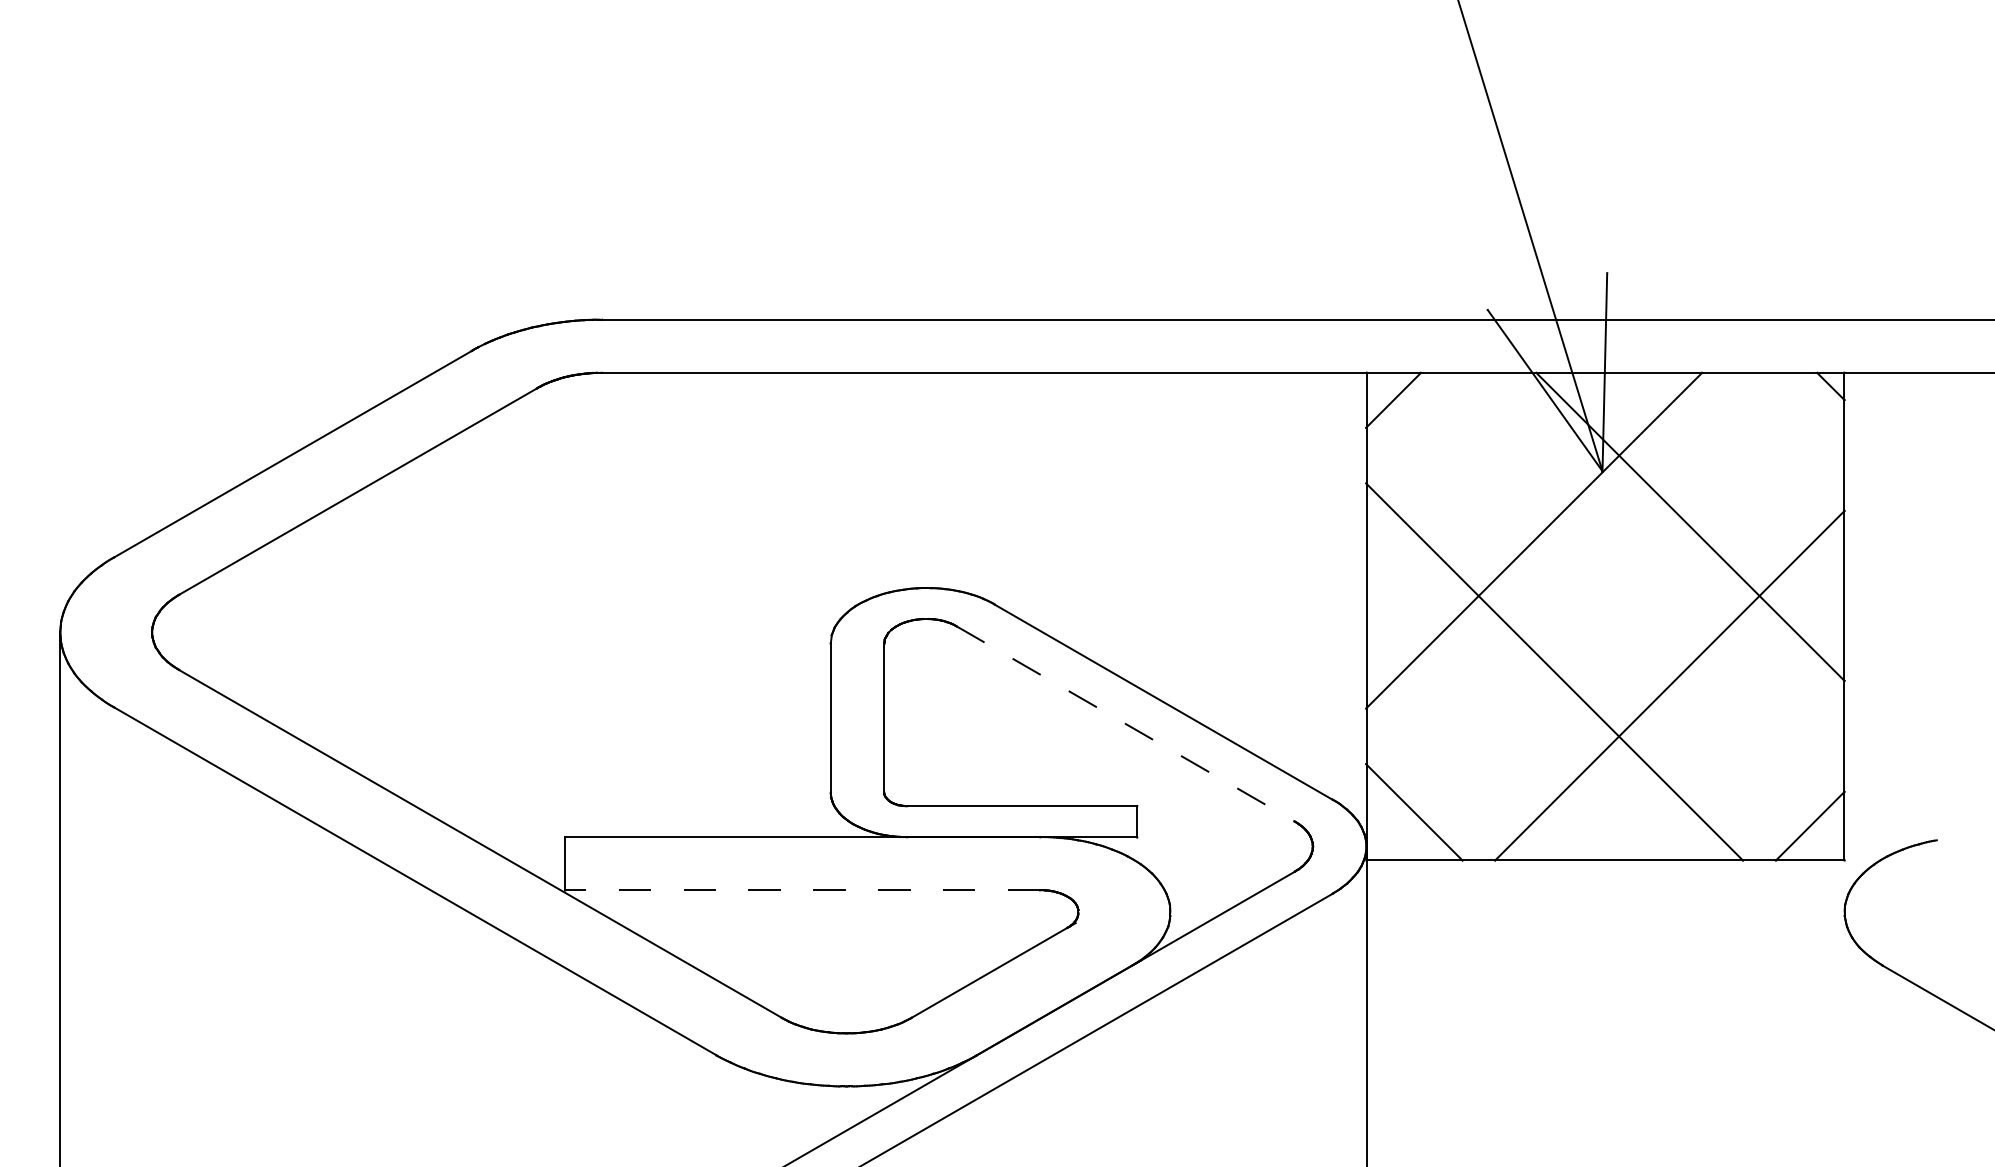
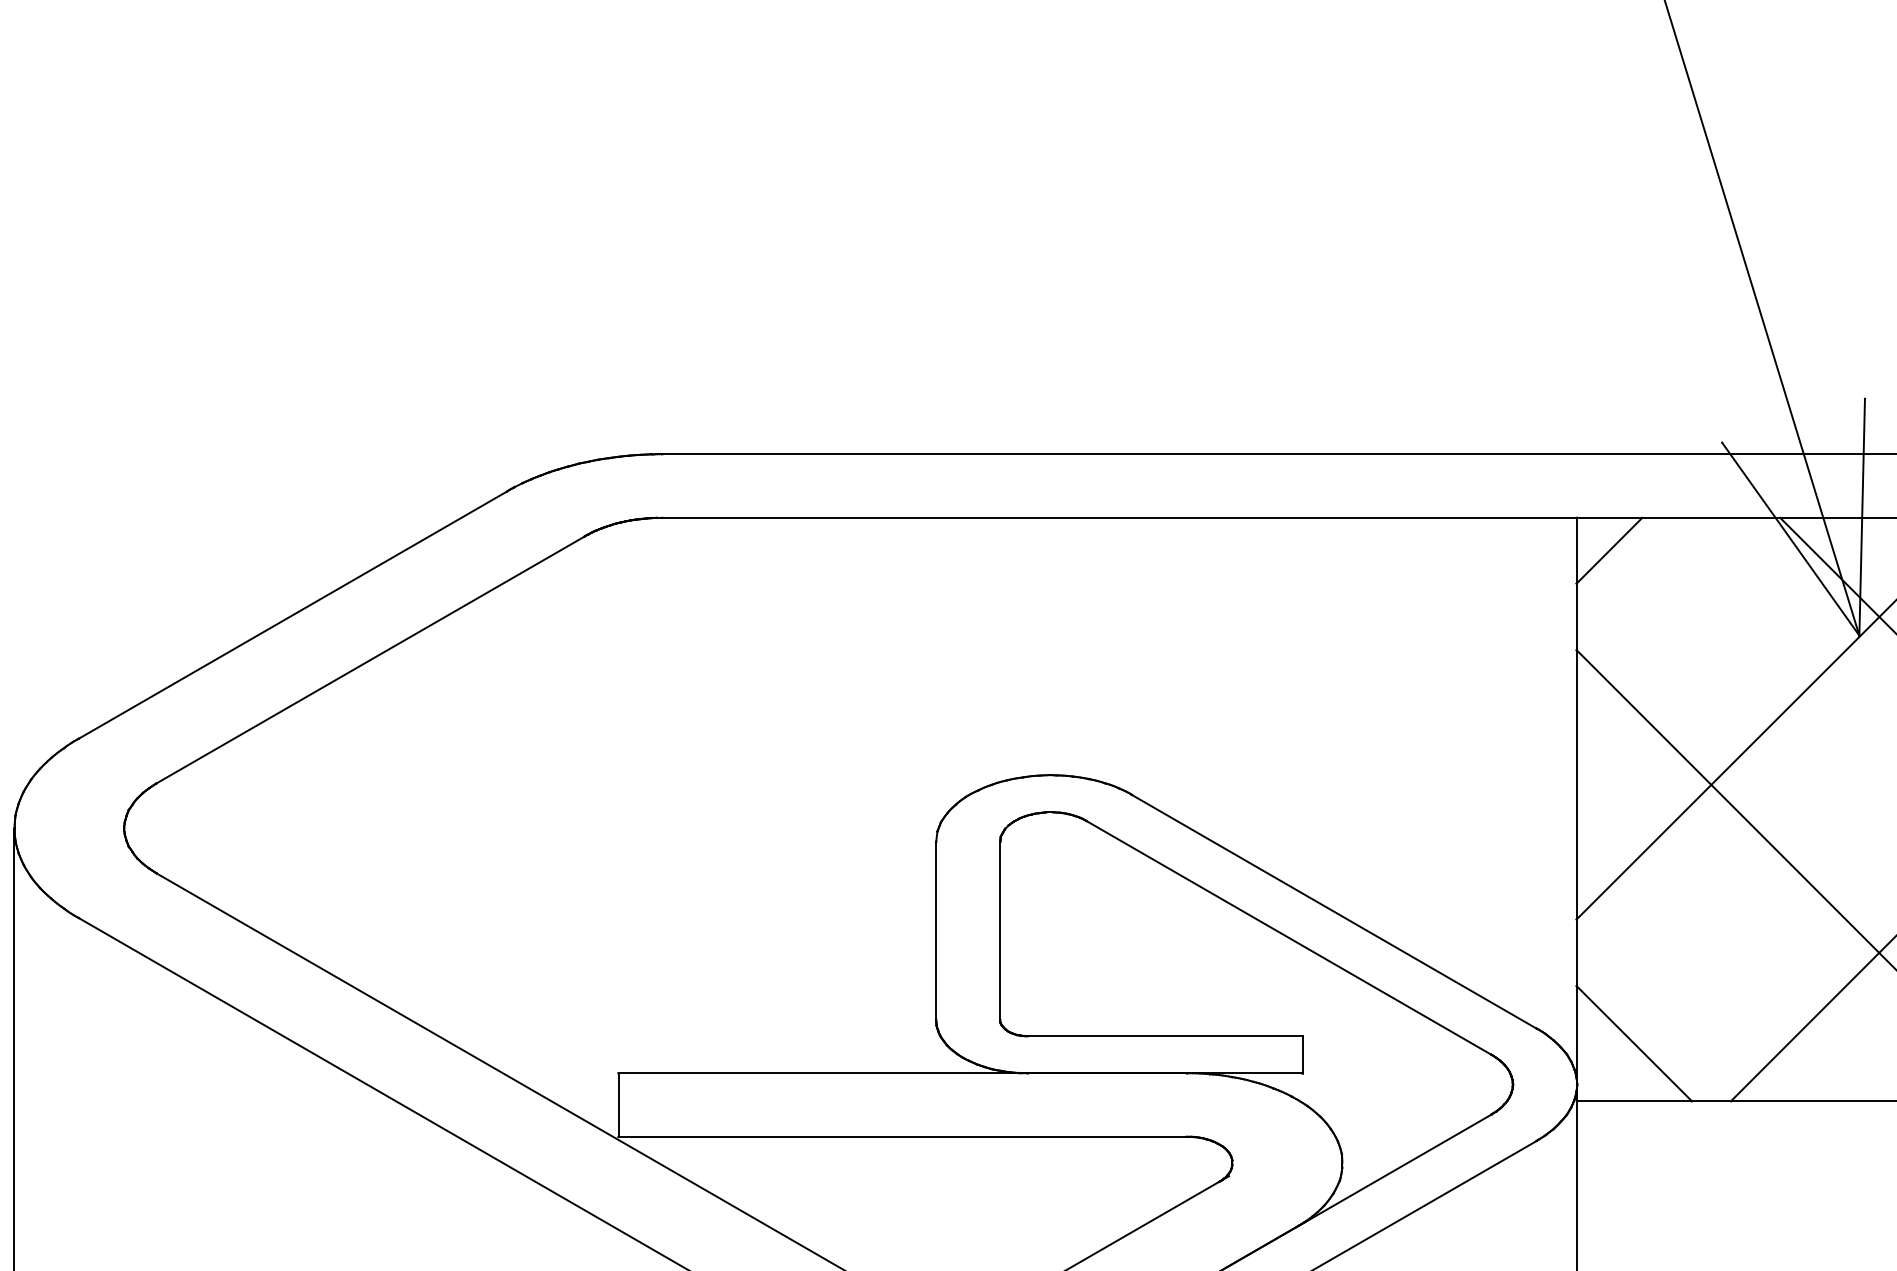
line: (1126, 724) -> (1289, 938), dashed -> solid
line: (802, 890) -> (902, 1137), dashed -> solid

